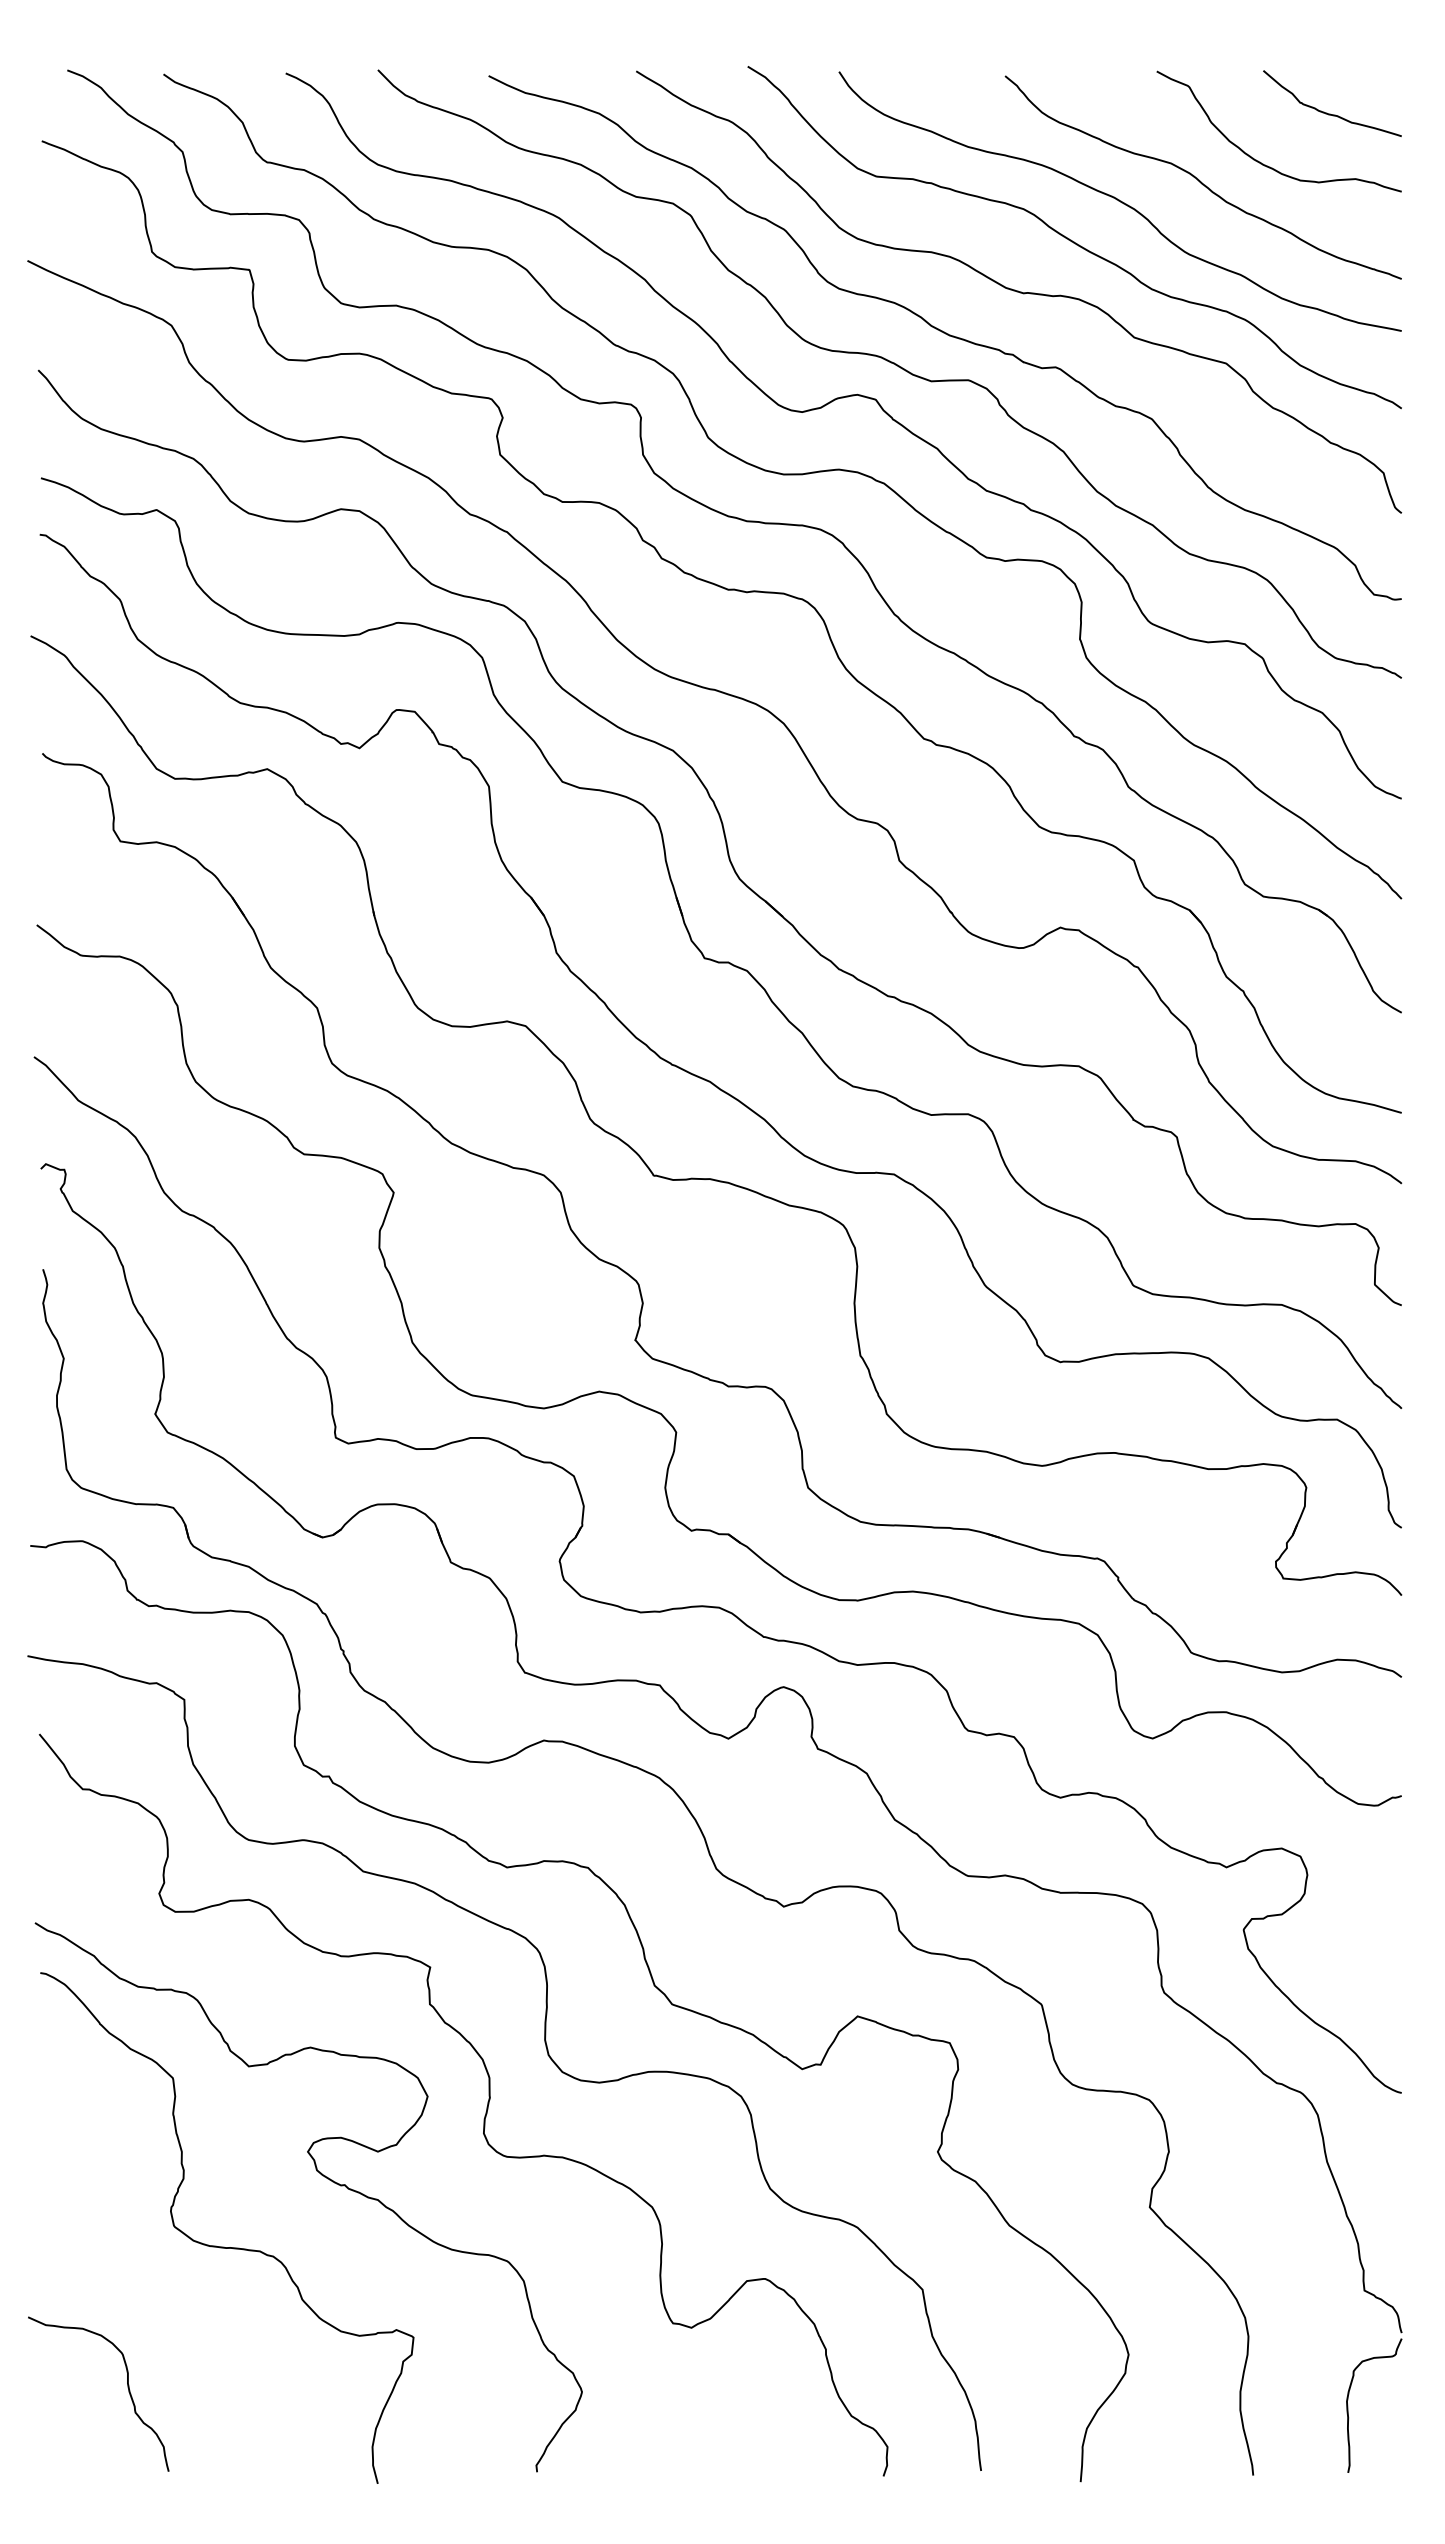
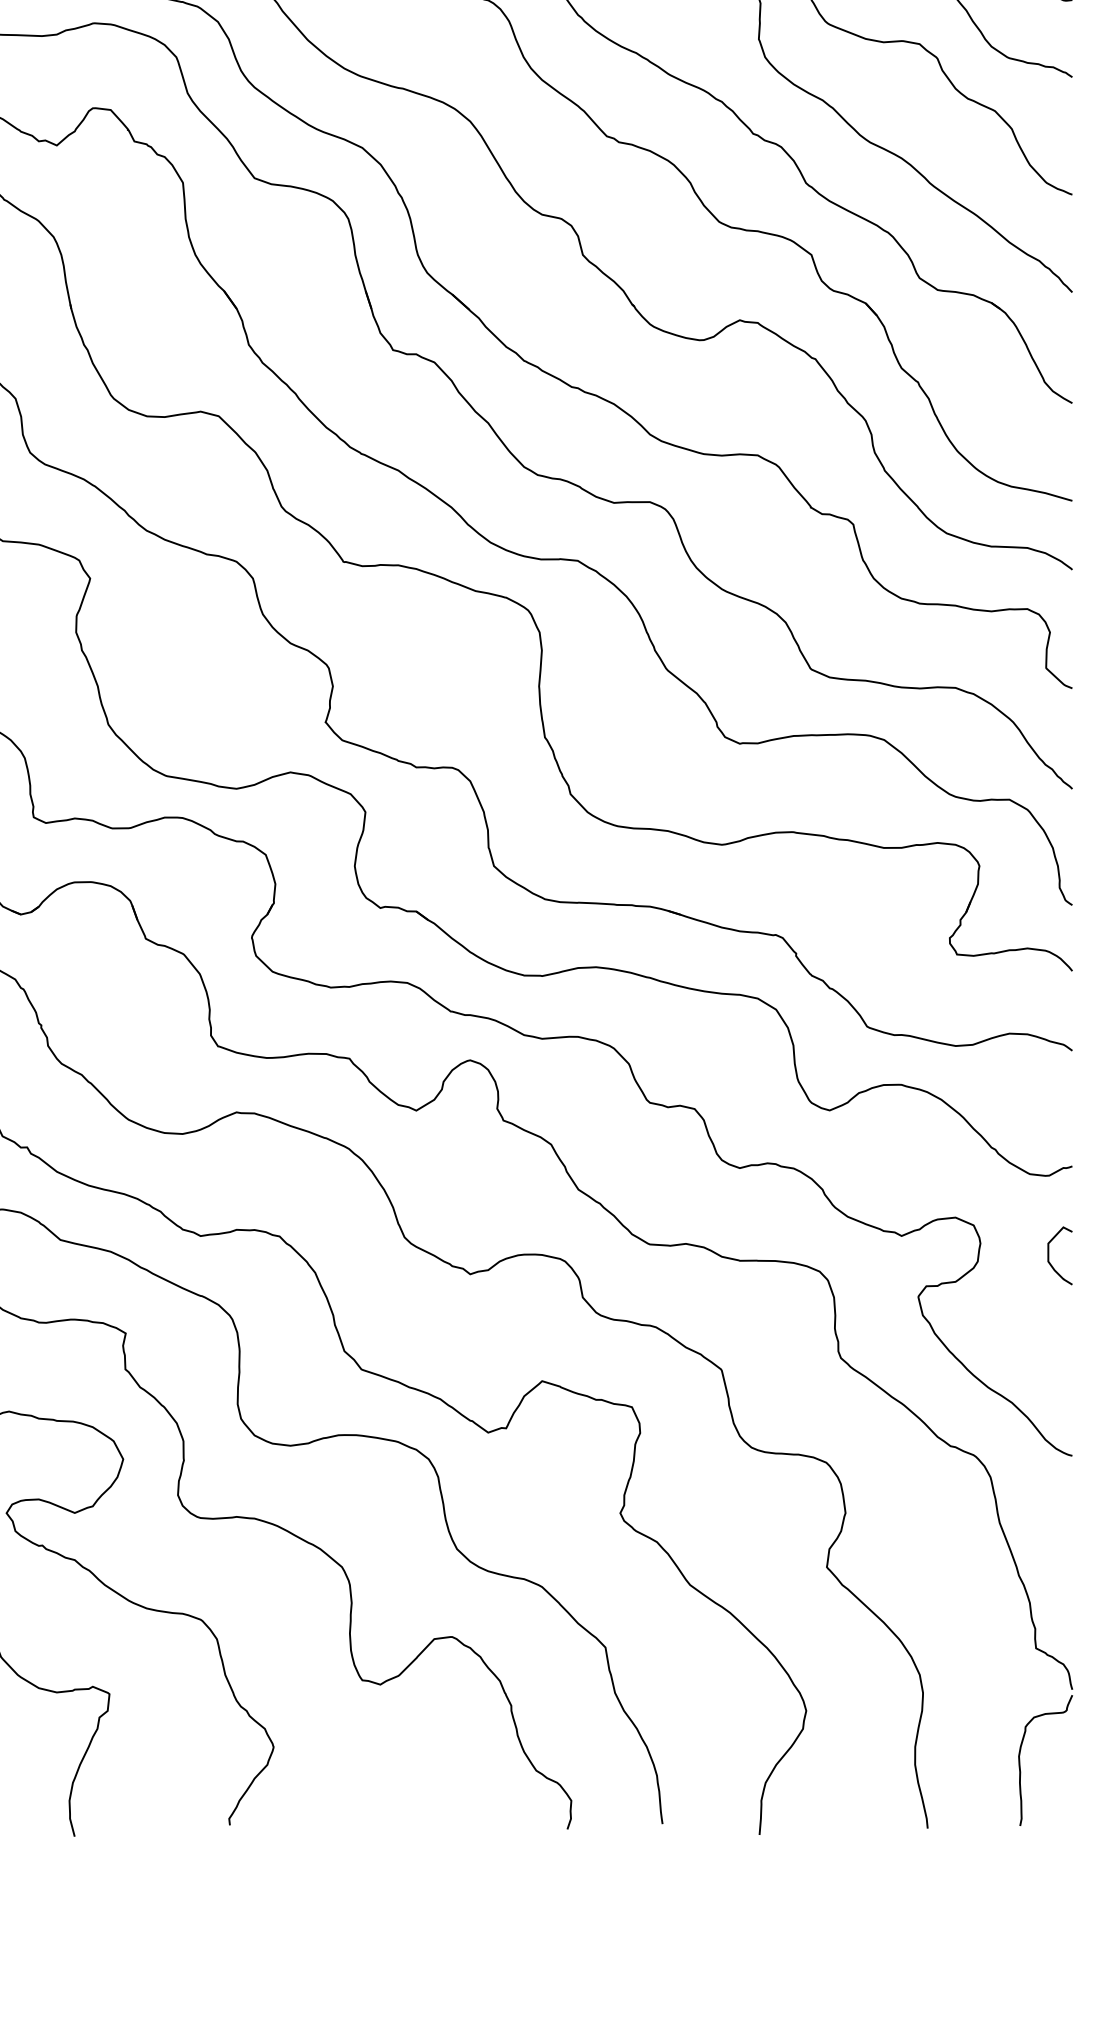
curve: (1377, 1887) -> (1048, 1255), added

